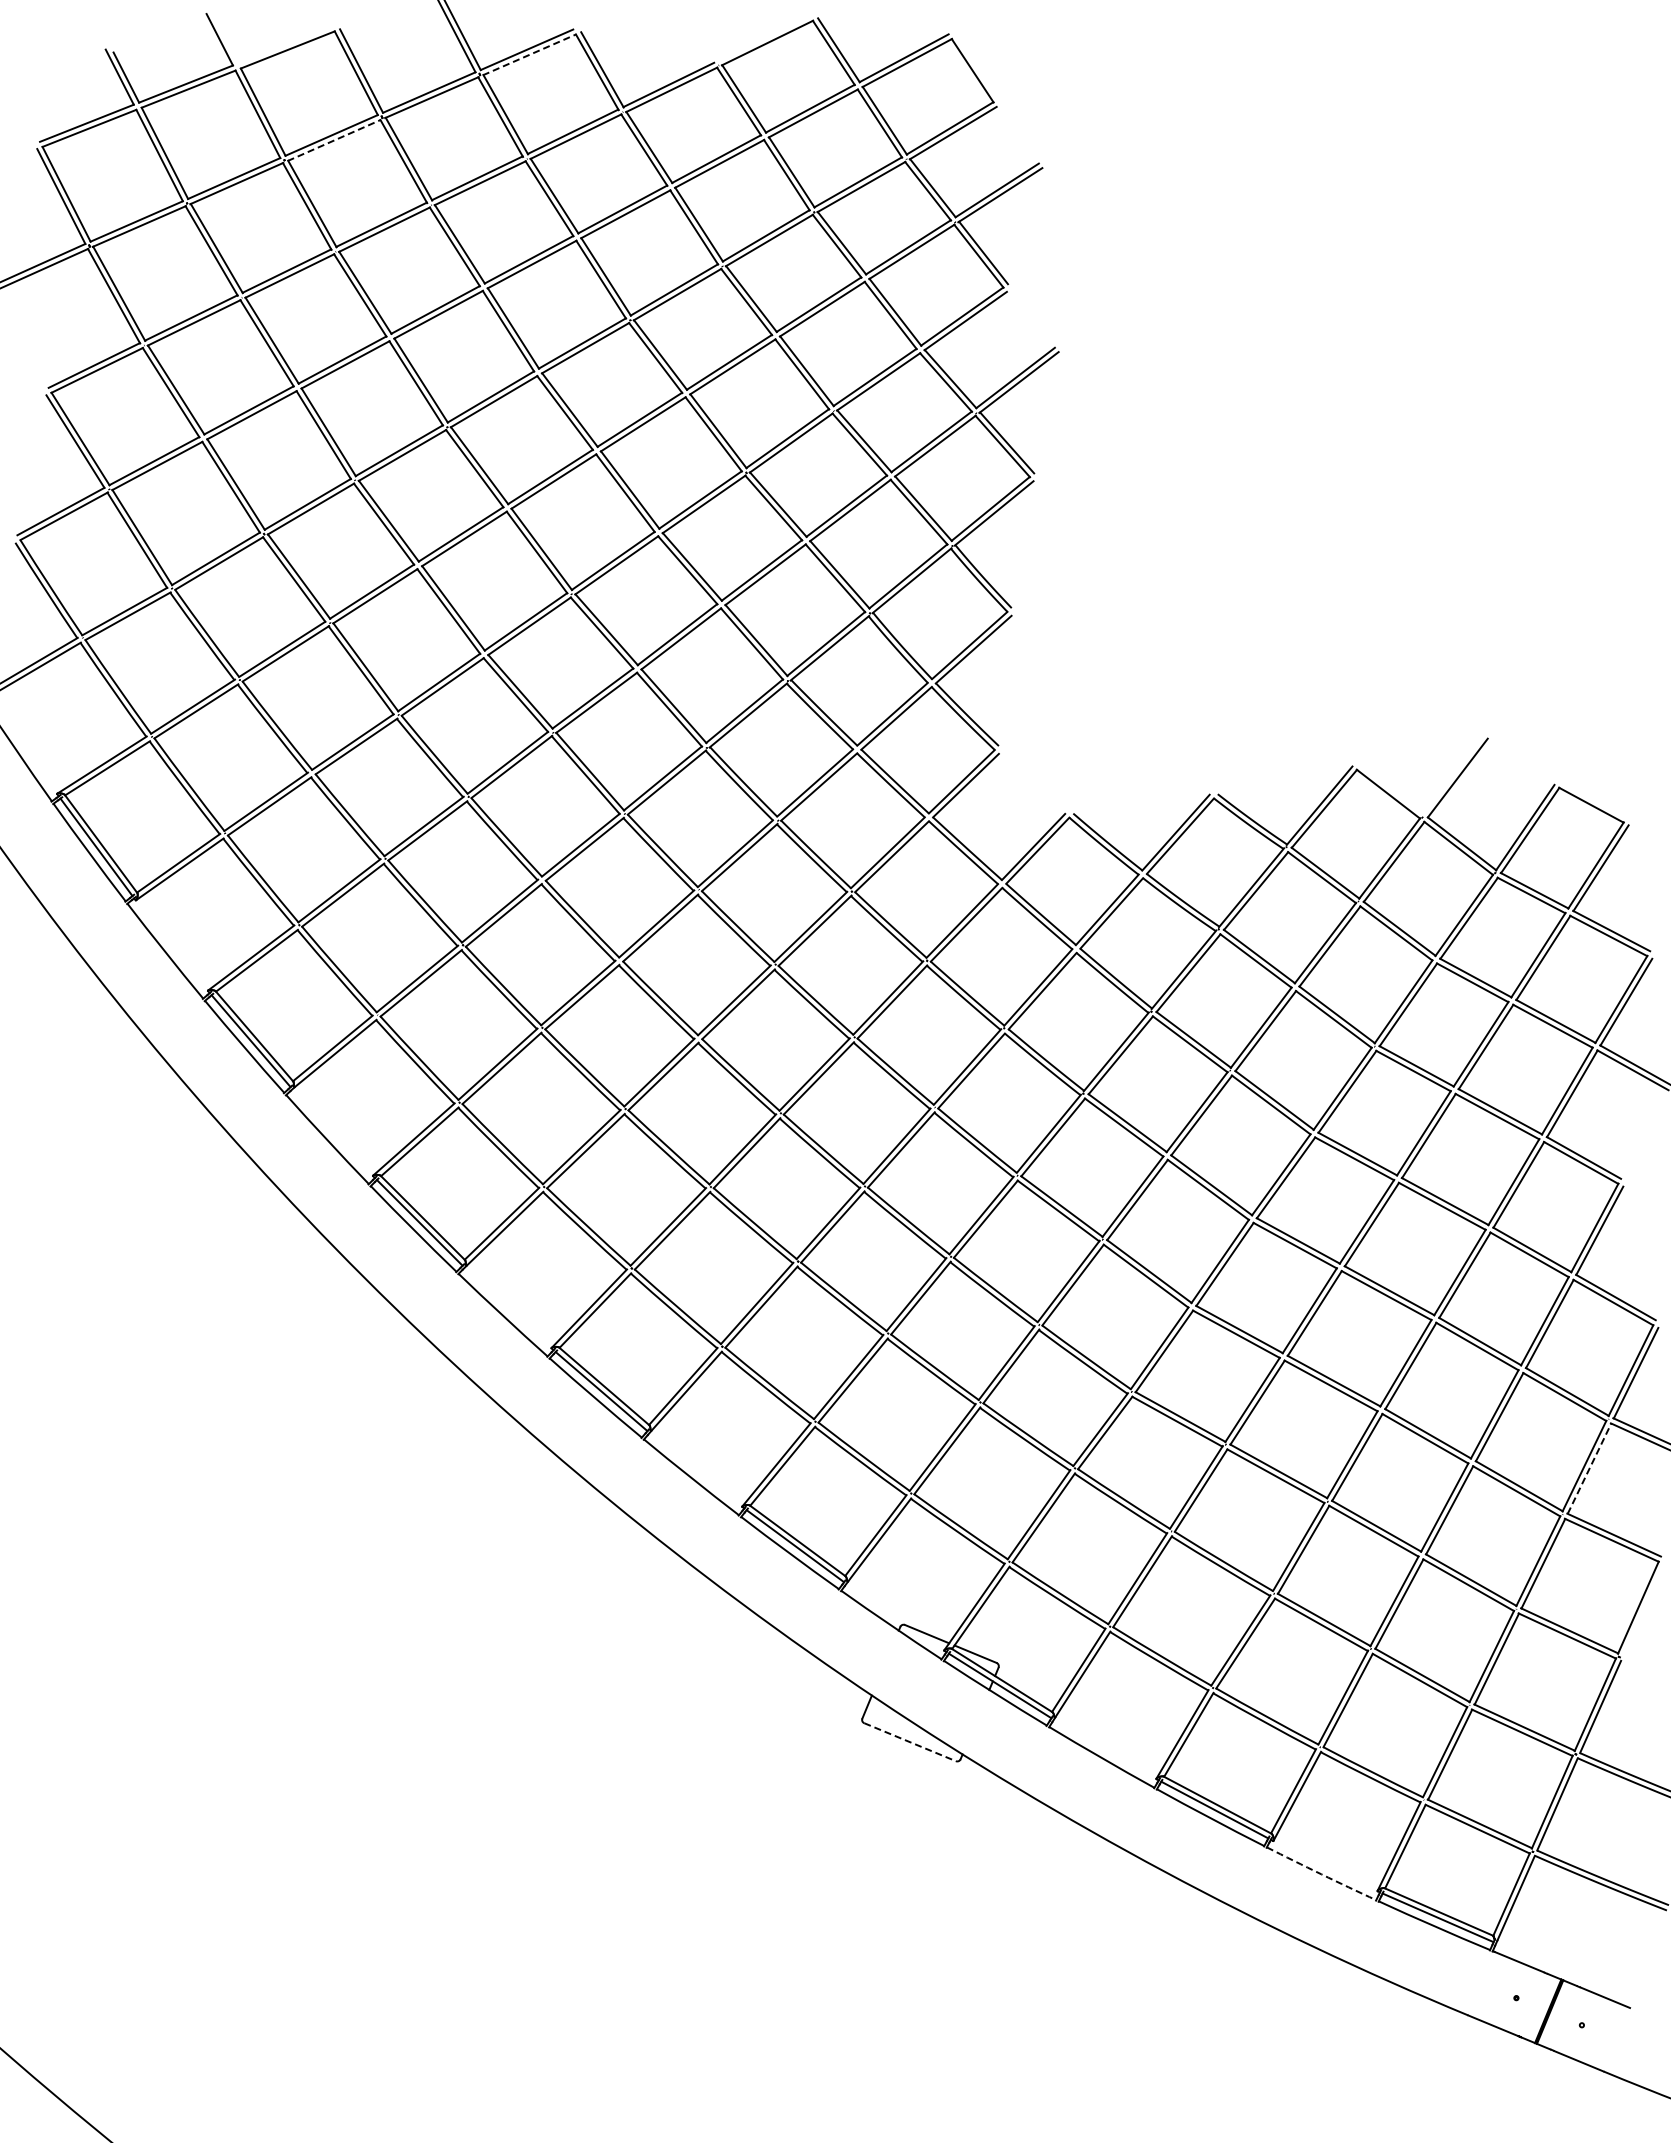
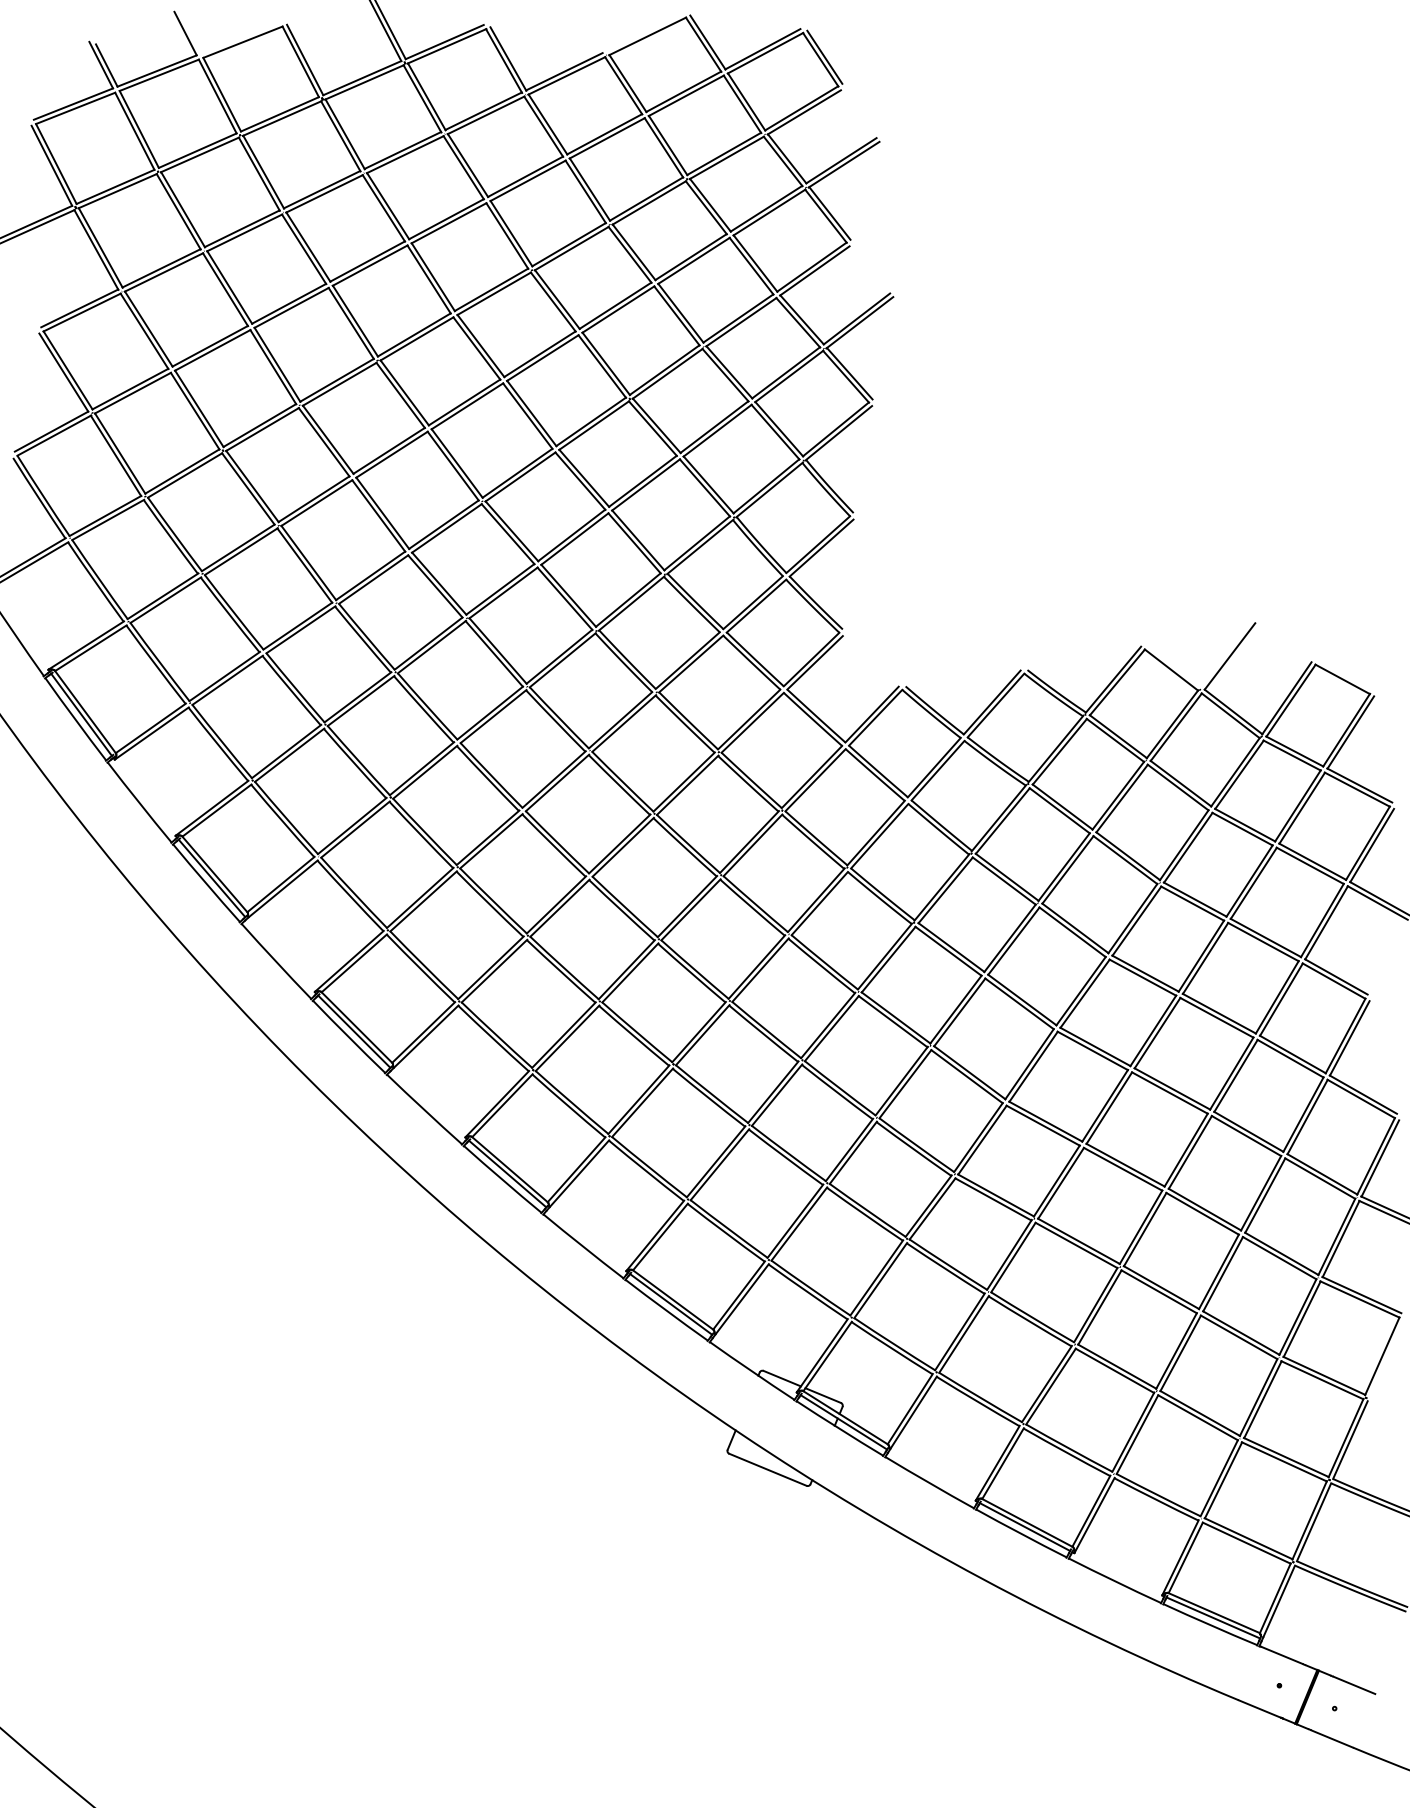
line: (530, 54) -> (447, 46), dashed -> solid
line: (977, 67) -> (824, 57), added
line: (334, 140) -> (282, 118), dashed -> solid
line: (1589, 1468) -> (1341, 1238), dashed -> solid
line: (910, 1742) -> (768, 1470), dashed -> solid
arc: (1321, 1874) -> (1114, 1581), dashed -> solid

